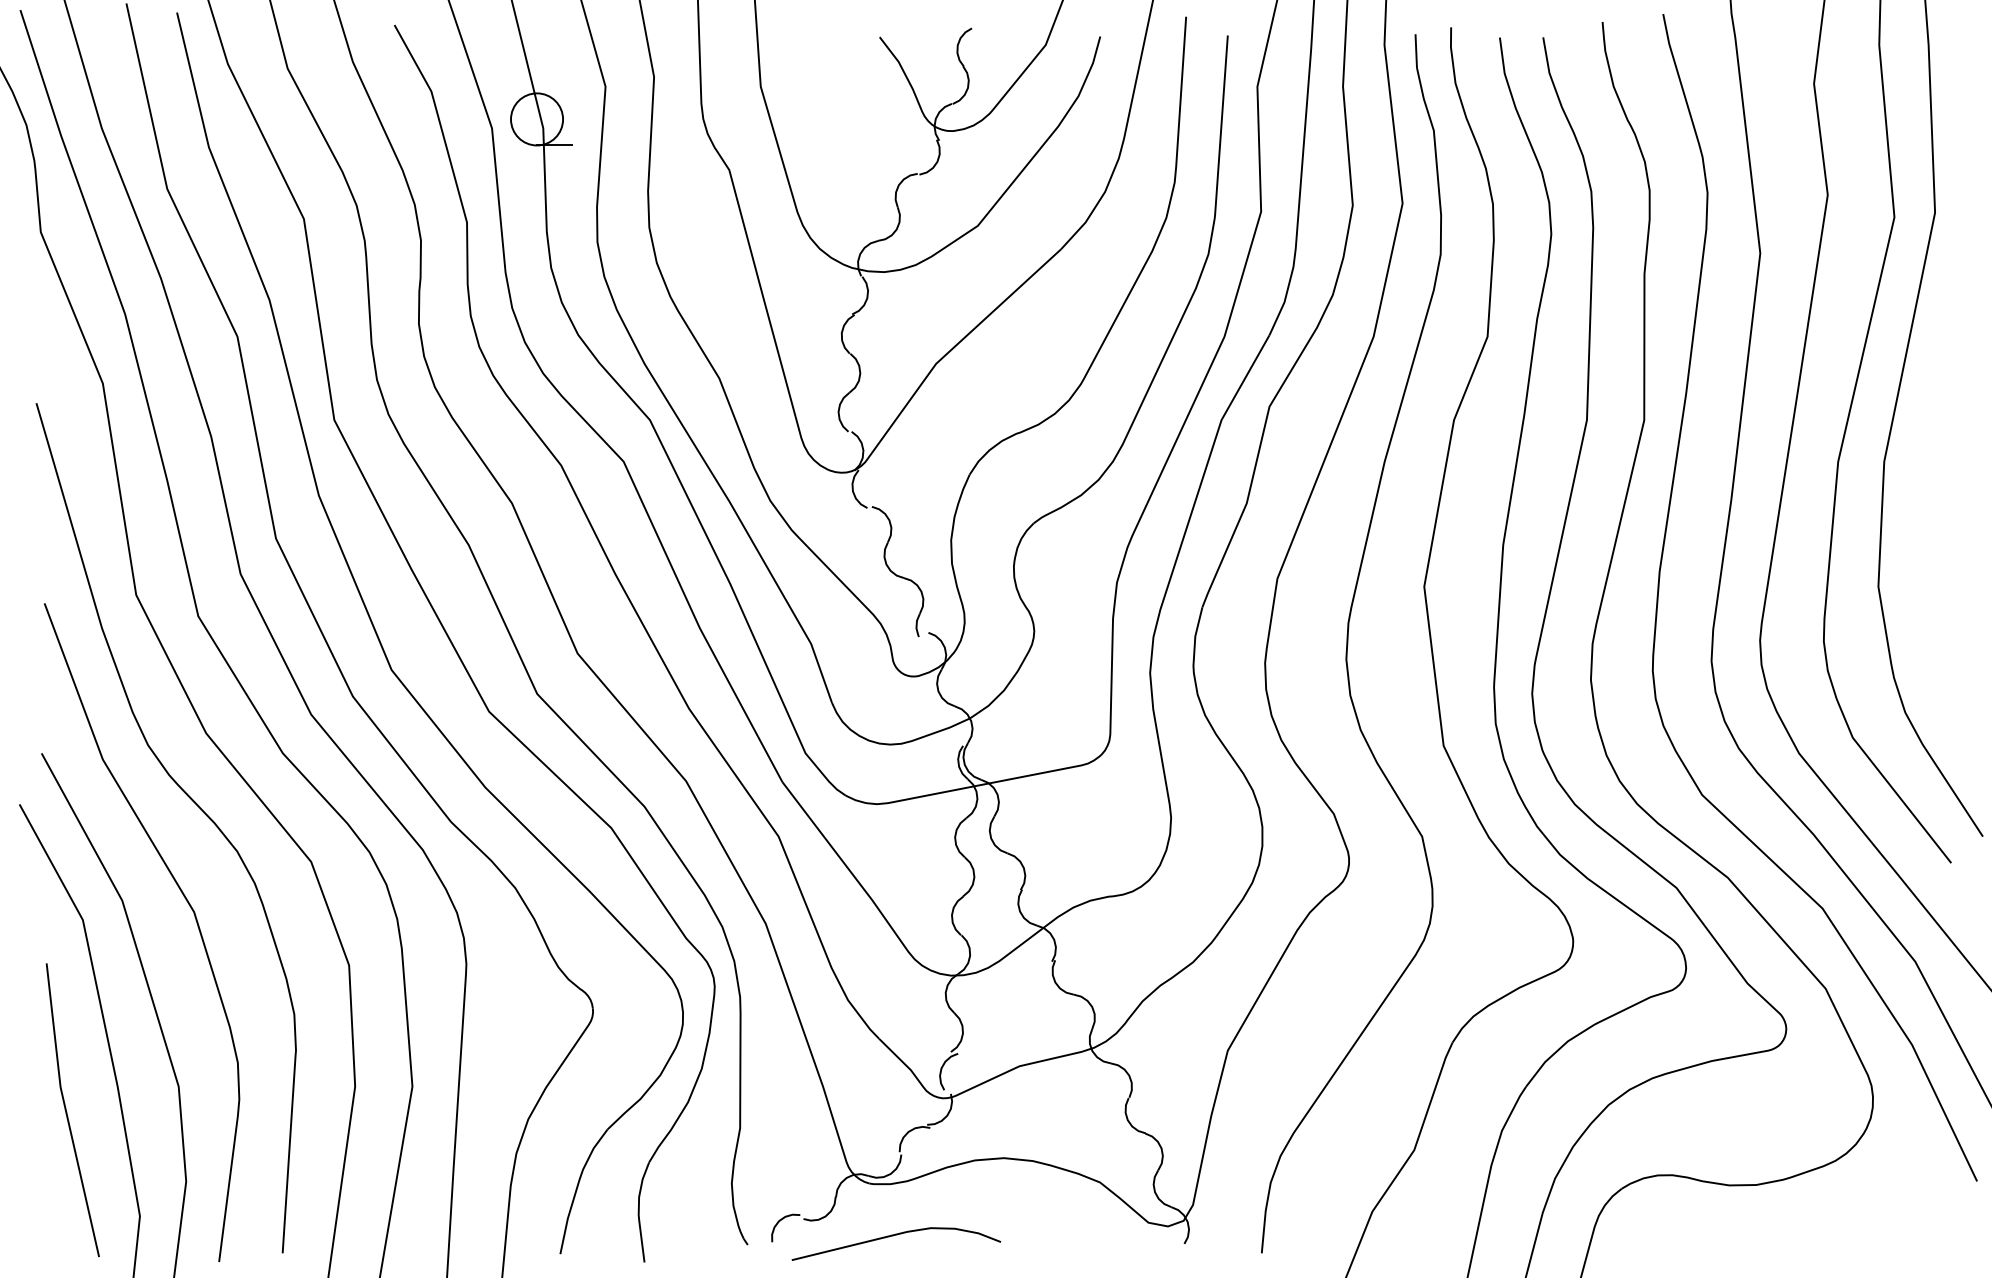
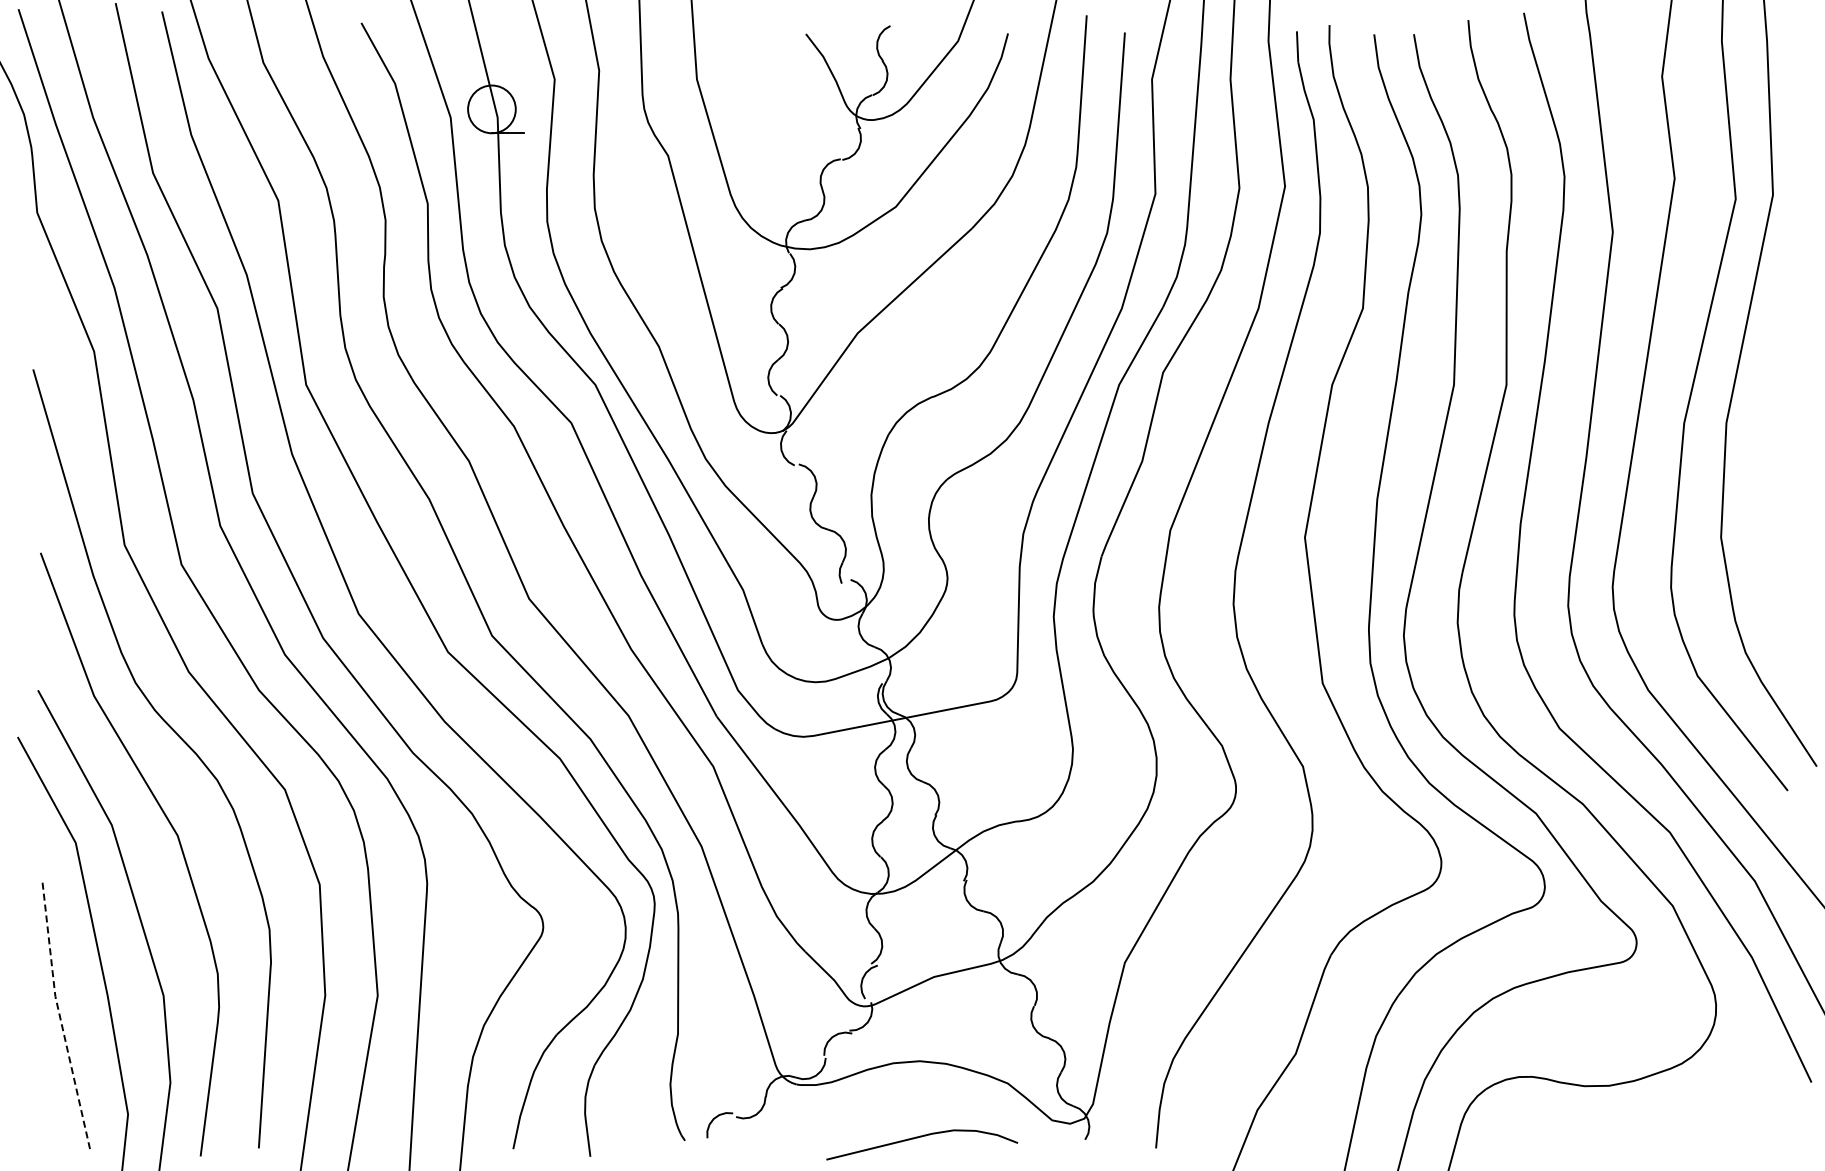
line: (66, 1110) -> (60, 1017), solid -> dashed
curve: (896, 1235) -> (922, 1137), moved

